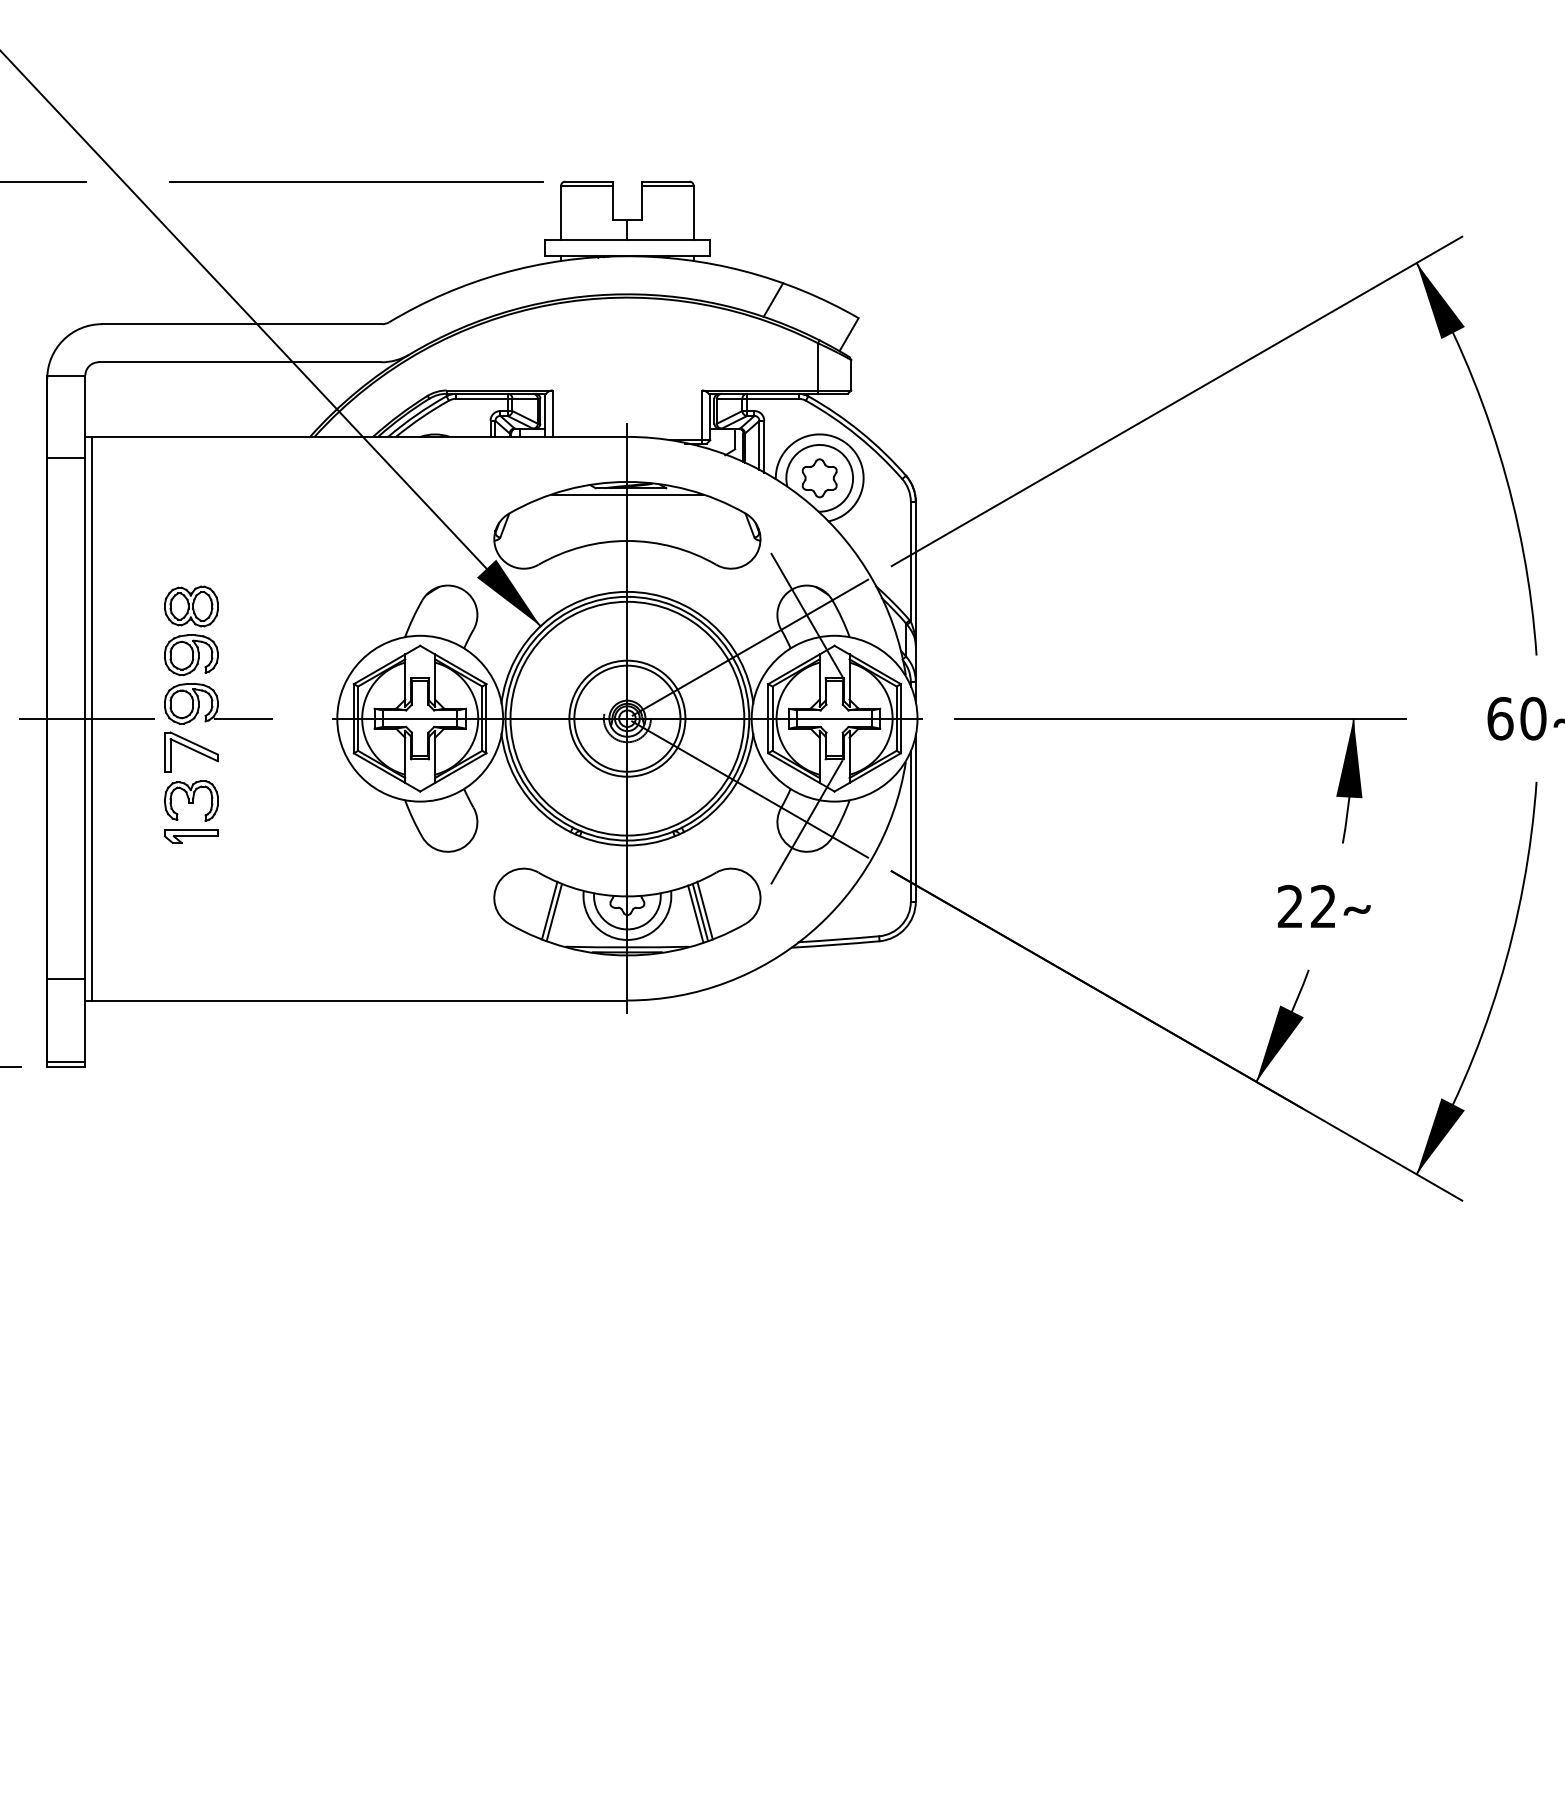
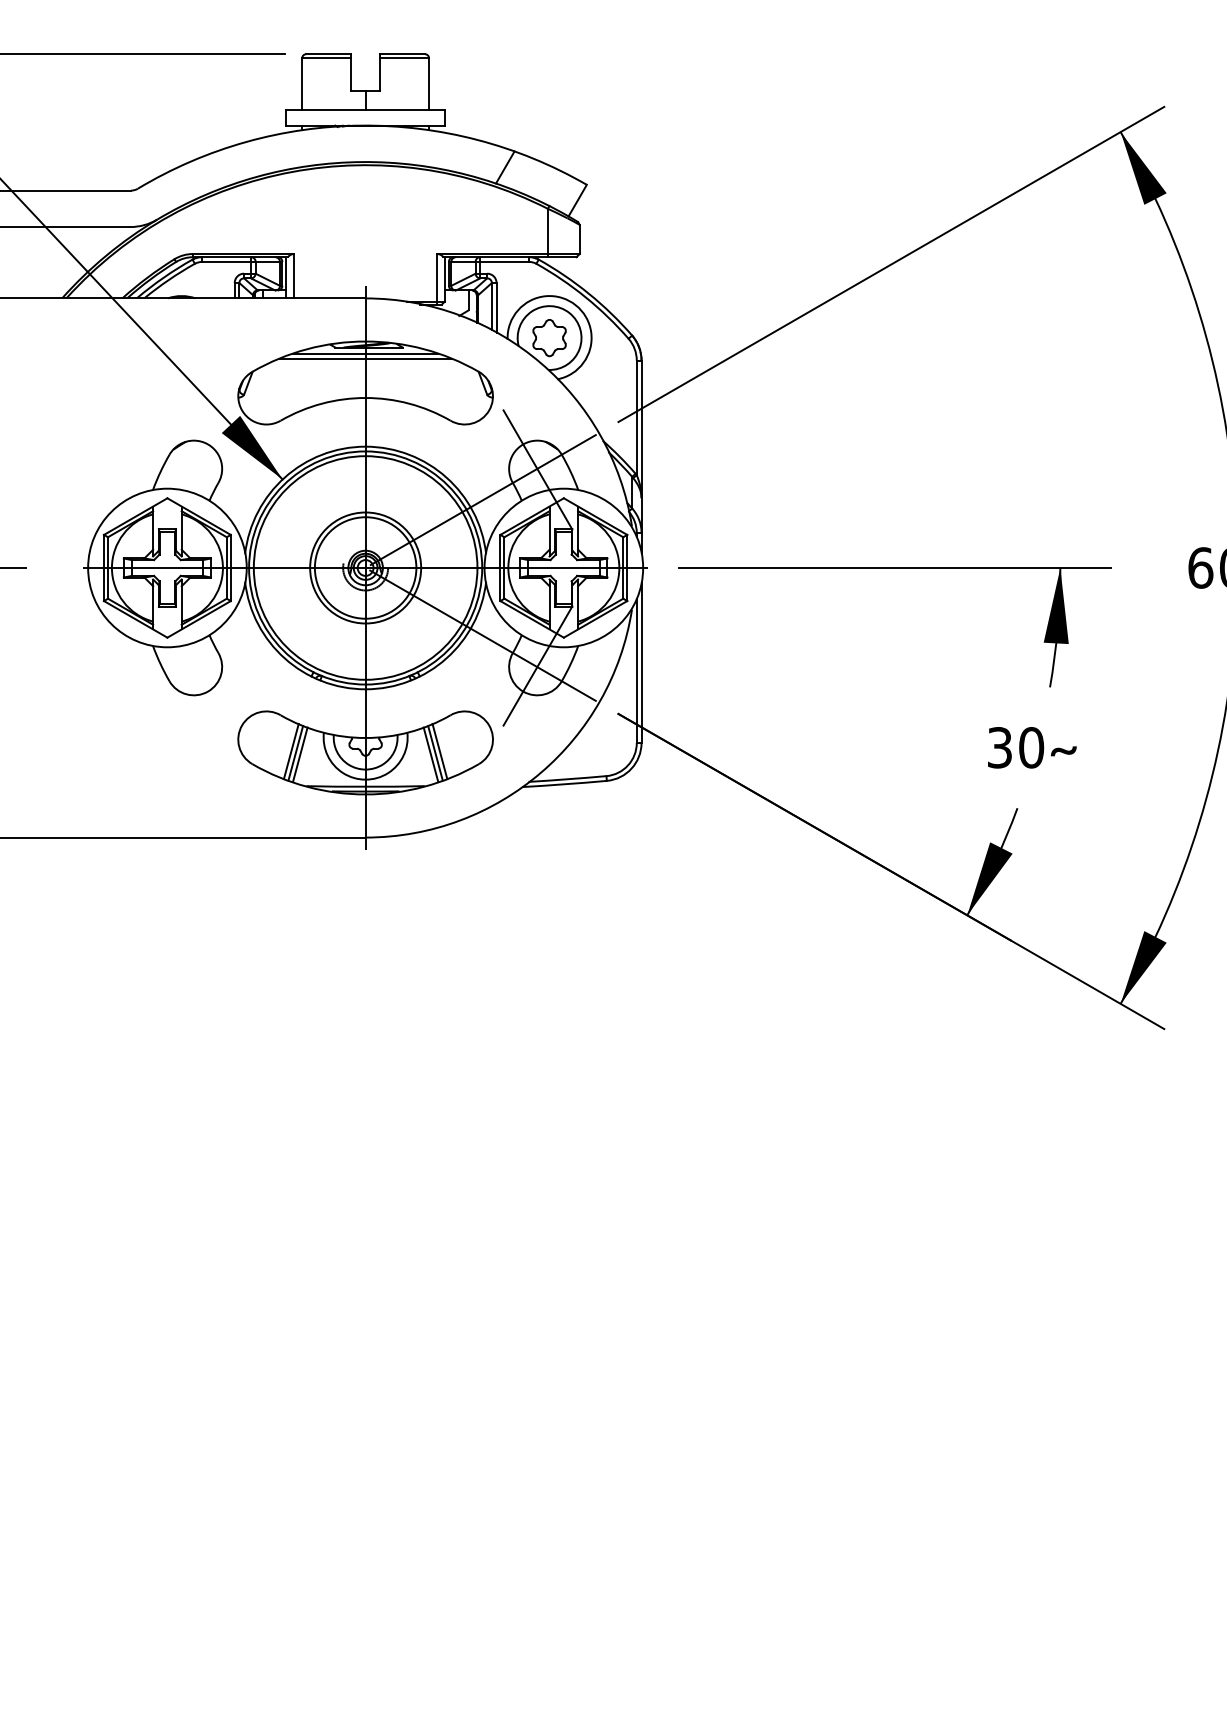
line: (627, 499) -> (365, 358), added
text: (1306, 906) -> (1015, 747), 22 -> 30
line: (558, 913) -> (299, 754), added

